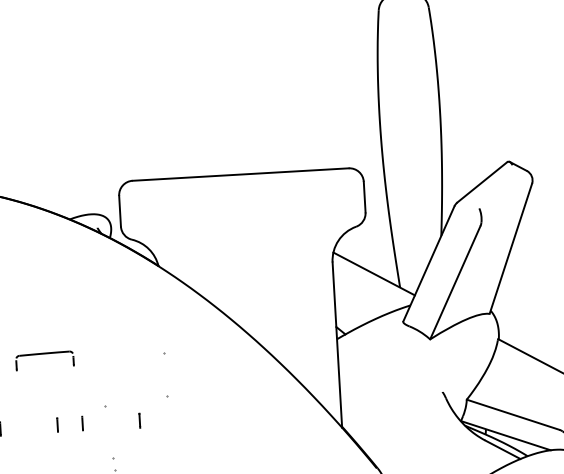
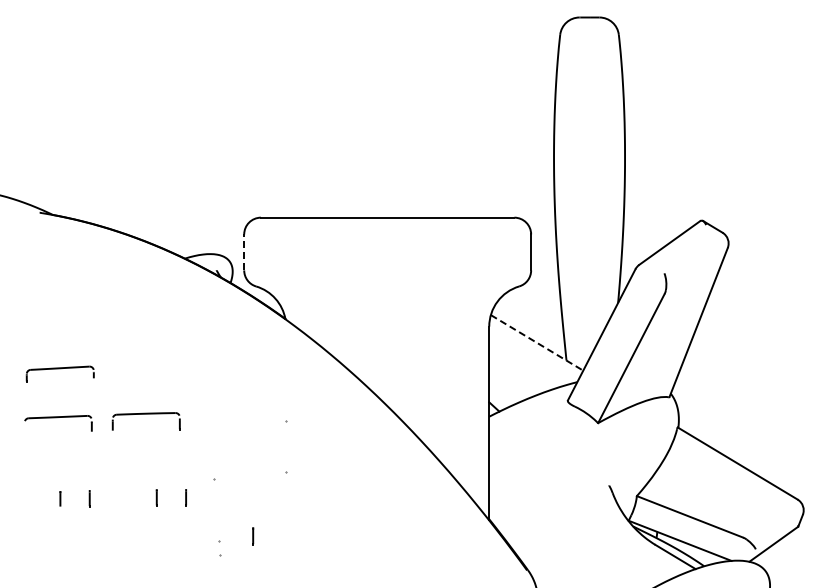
line: (120, 211) -> (244, 252), solid -> dashed
line: (374, 273) -> (537, 342), solid -> dashed
line: (140, 420) -> (253, 536), moved

